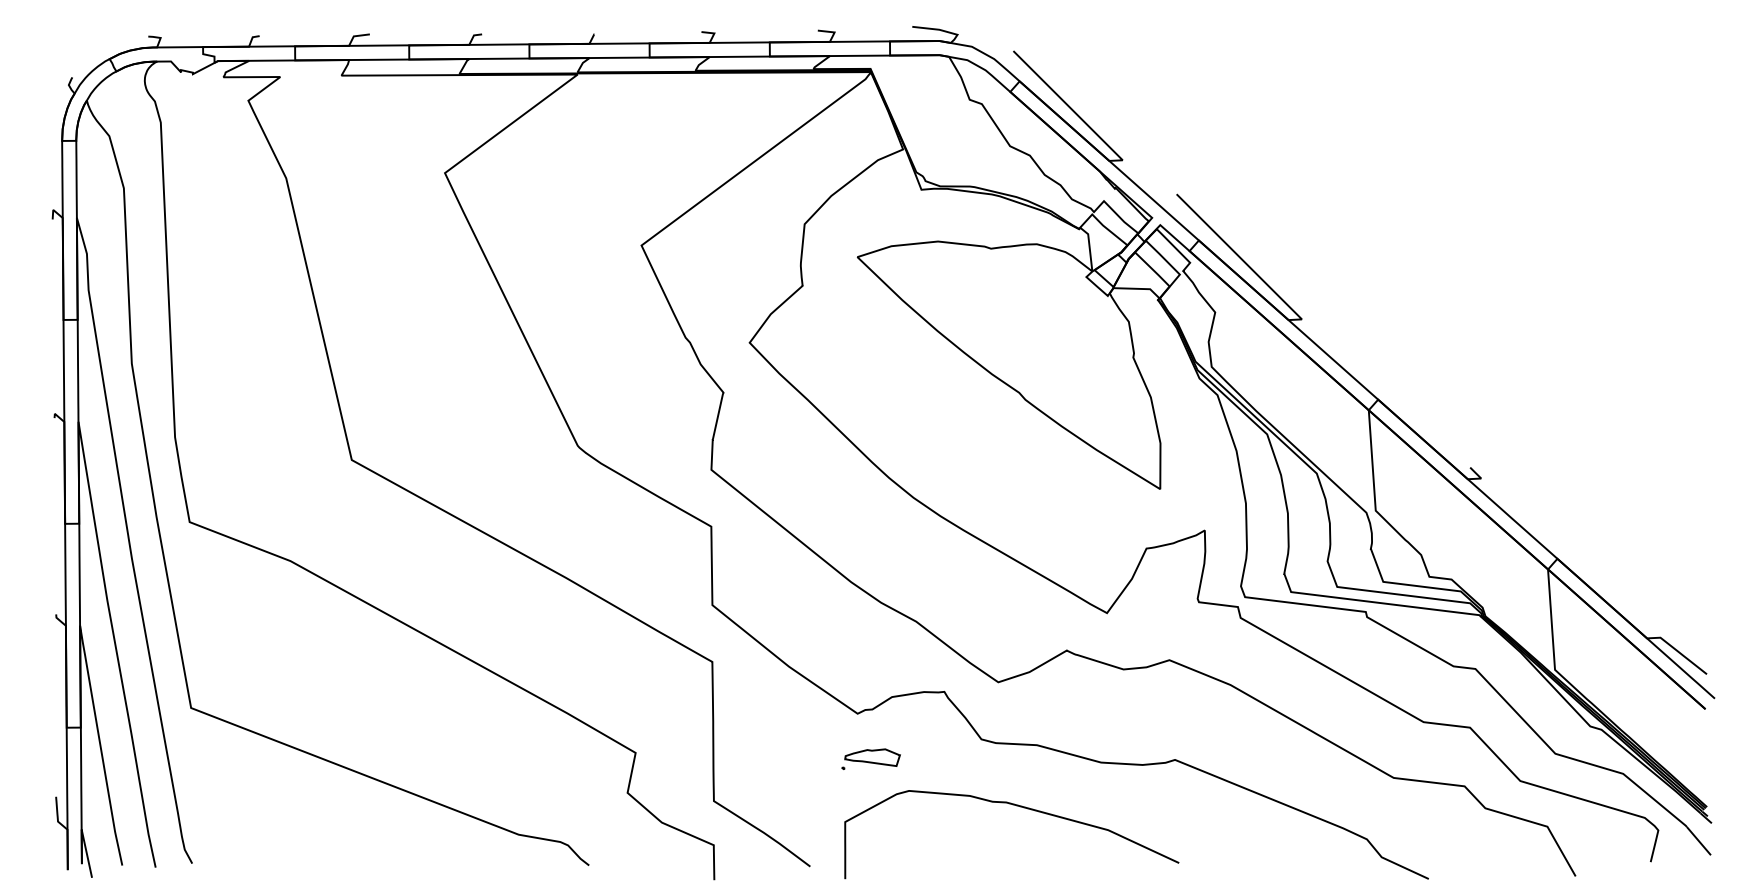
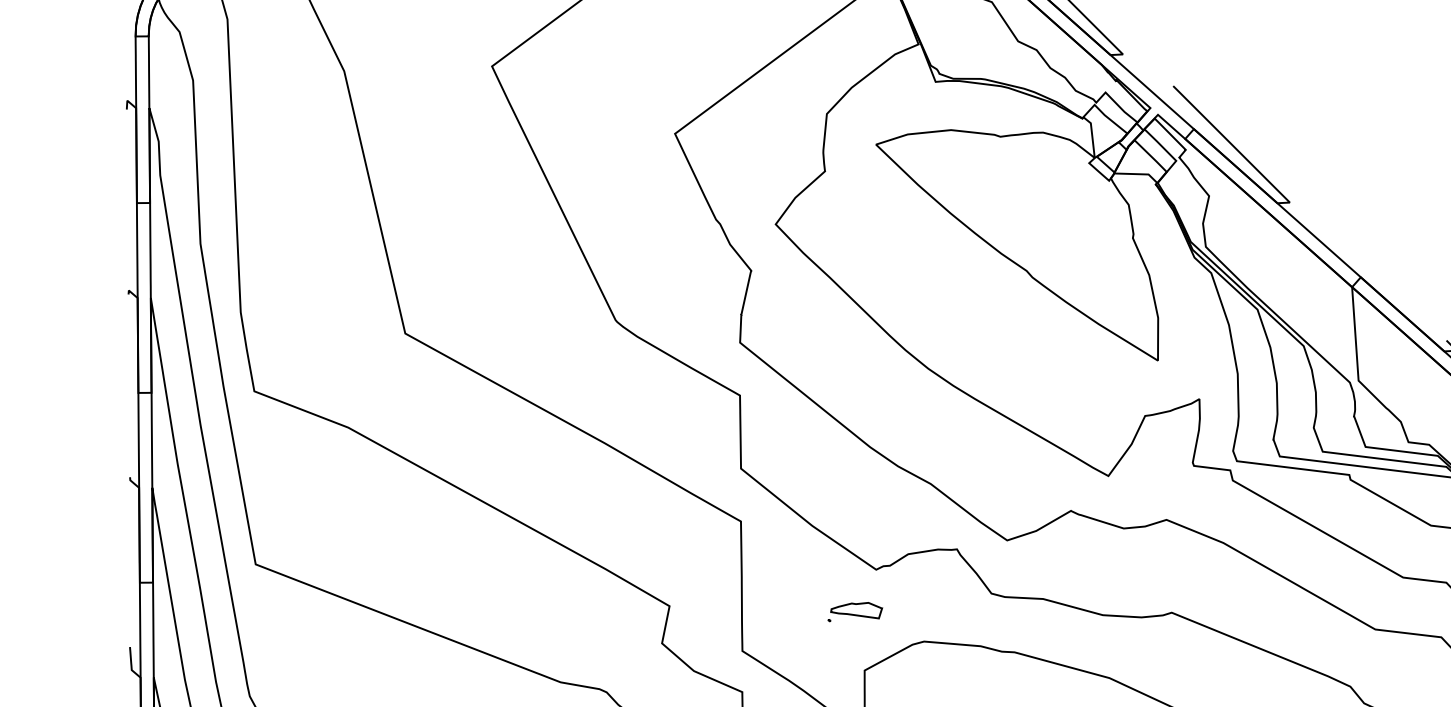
part: (870, 758) -> (854, 611), moved

